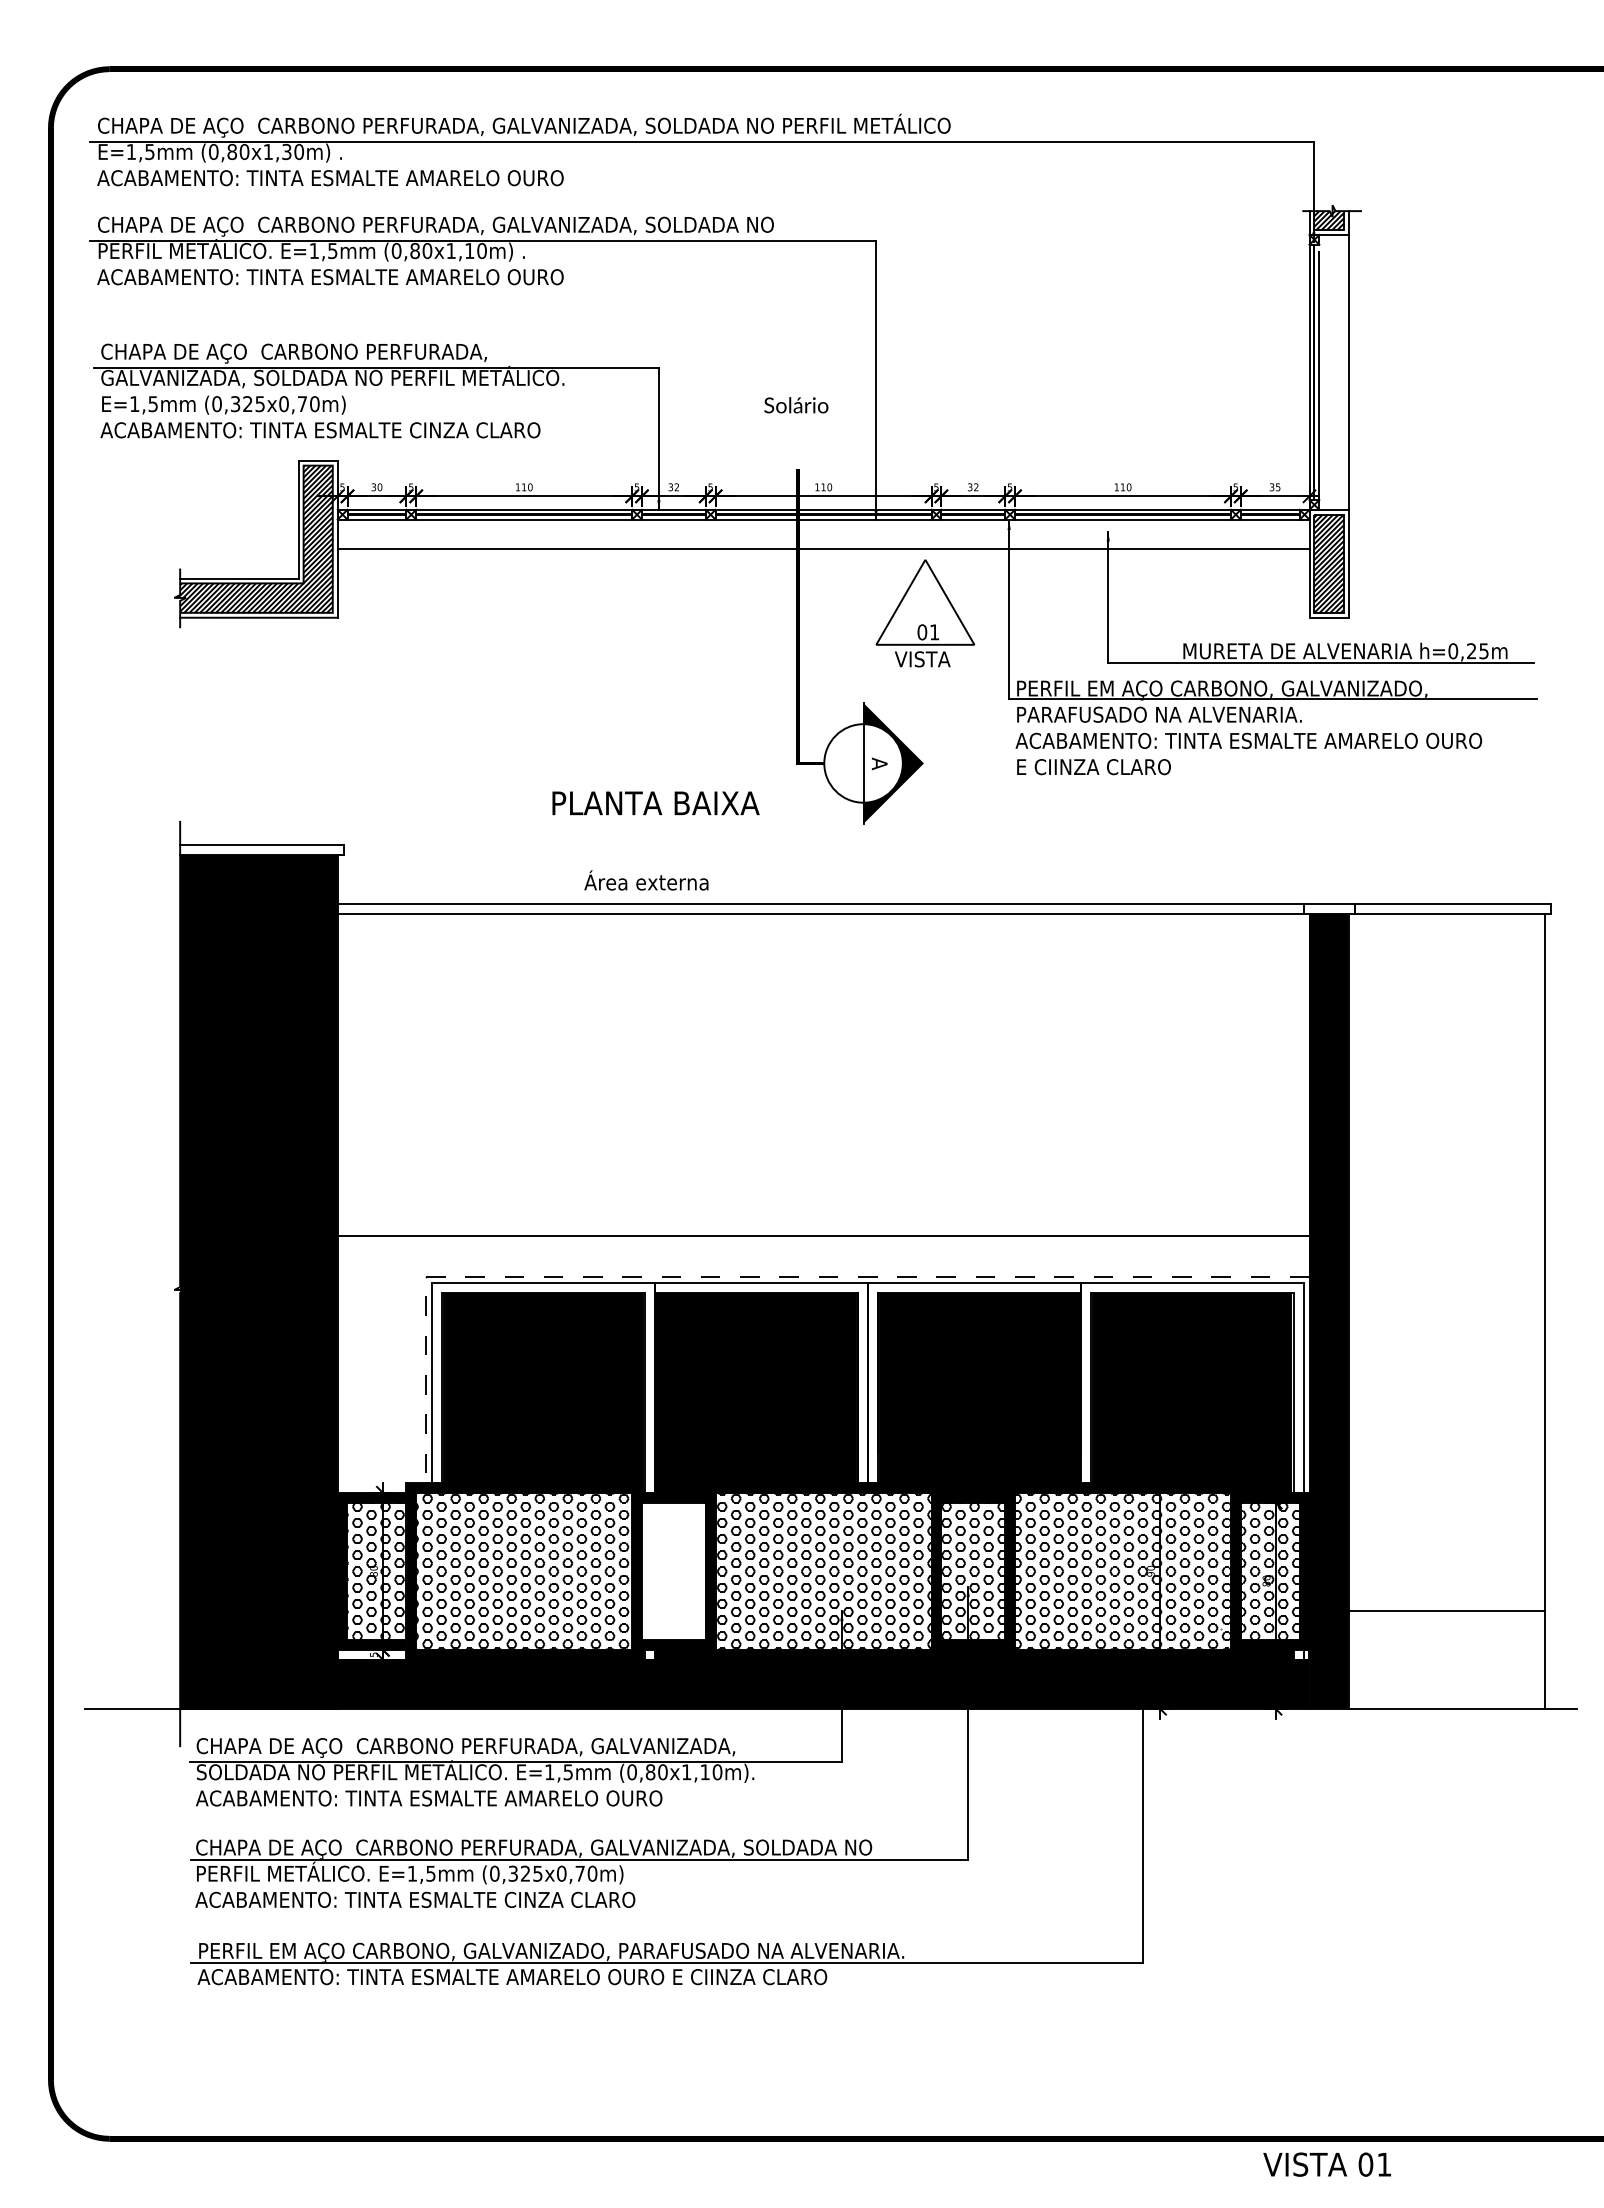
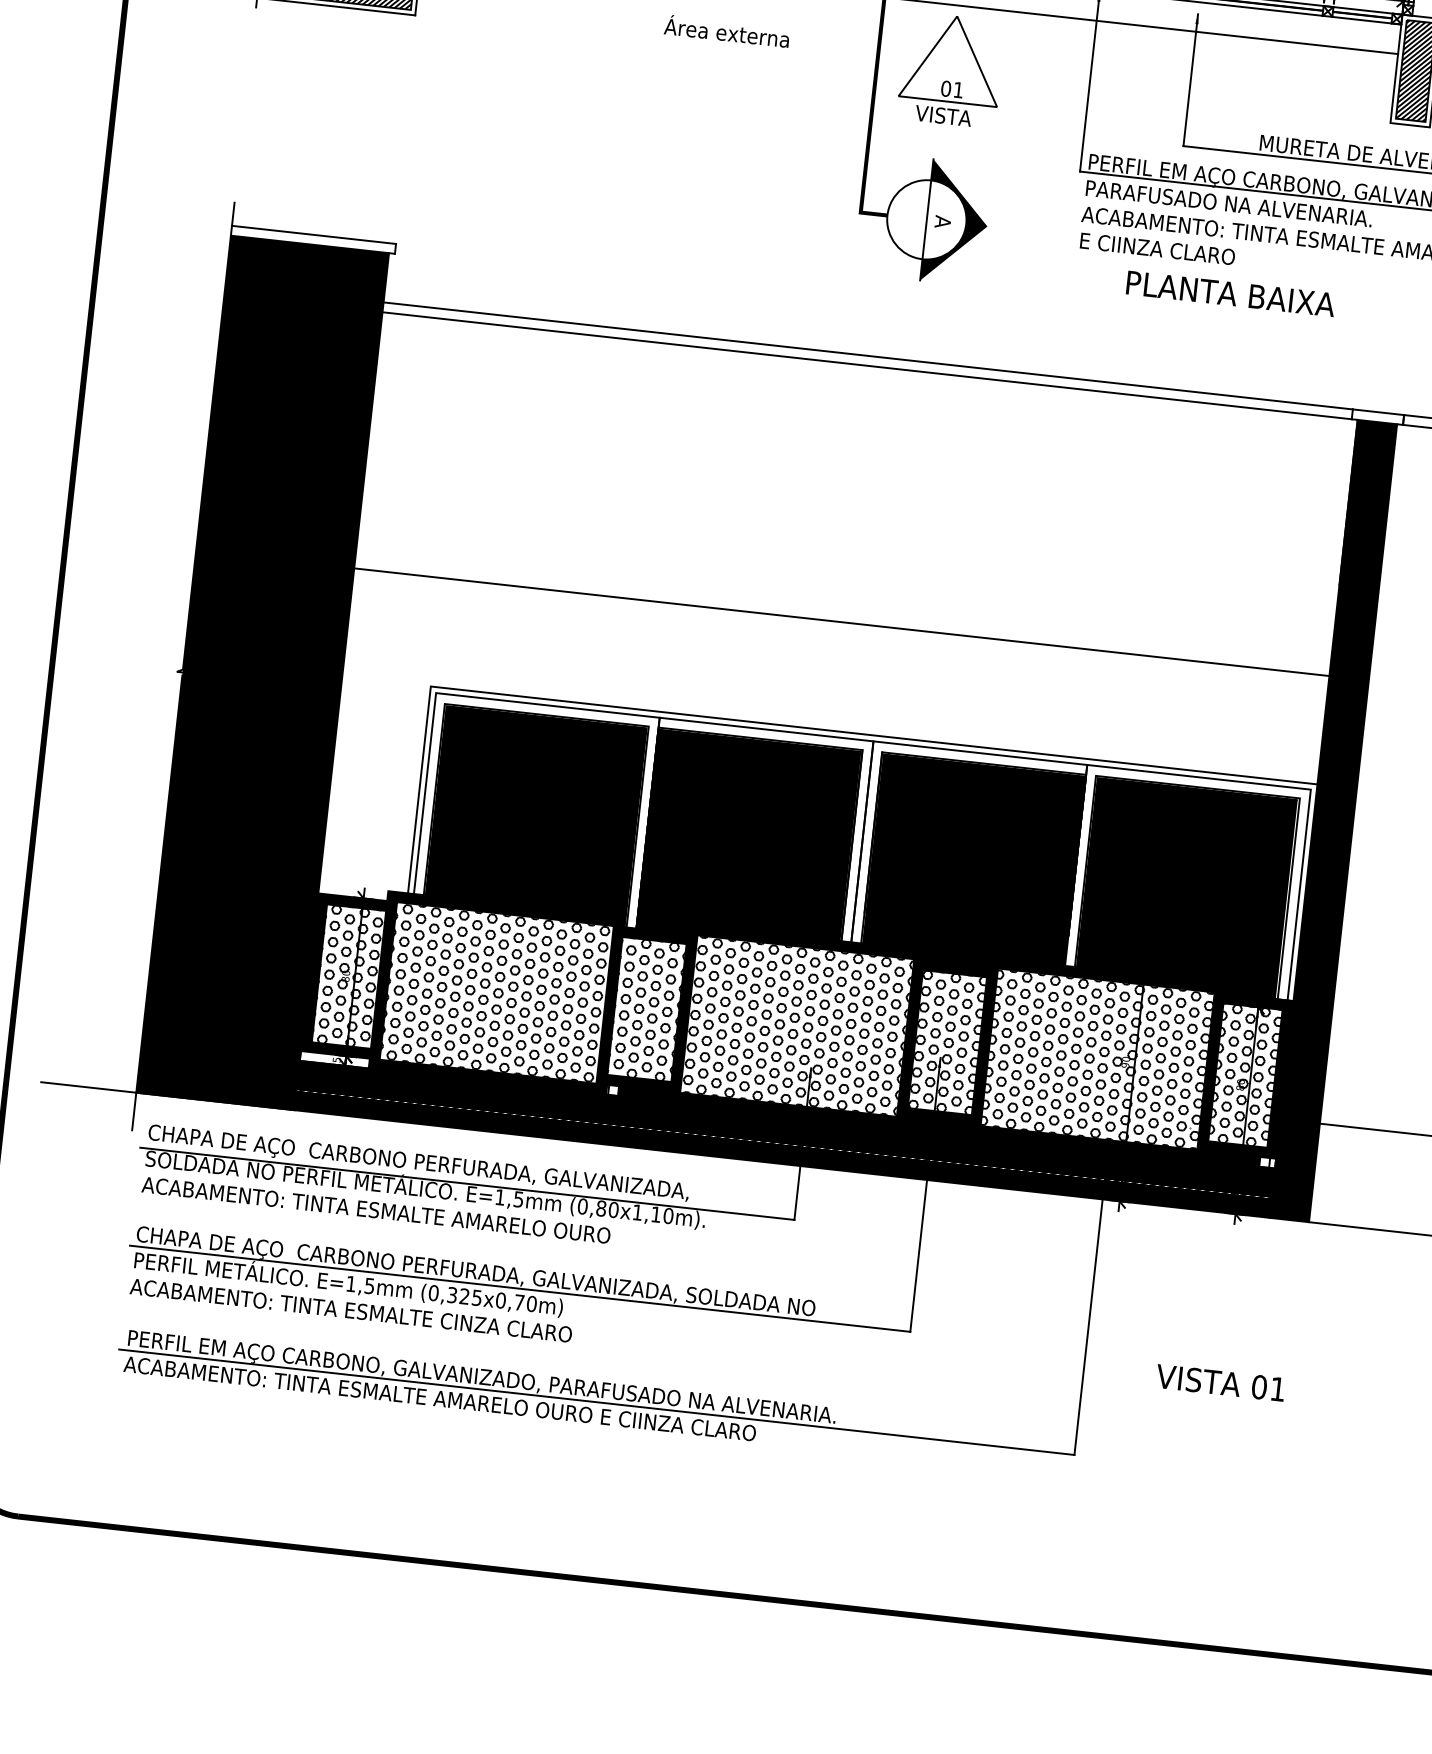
part: (925, 613) -> (951, 70), moved
text: (655, 803) -> (1230, 294), moved
text: (646, 880) -> (727, 31), moved
line: (823, 1235) -> (841, 621), moved
line: (763, 1276) -> (769, 723), dashed -> solid
hatch: (673, 1571) -> (646, 1009), added
text: (1326, 2164) -> (1219, 1382), moved

